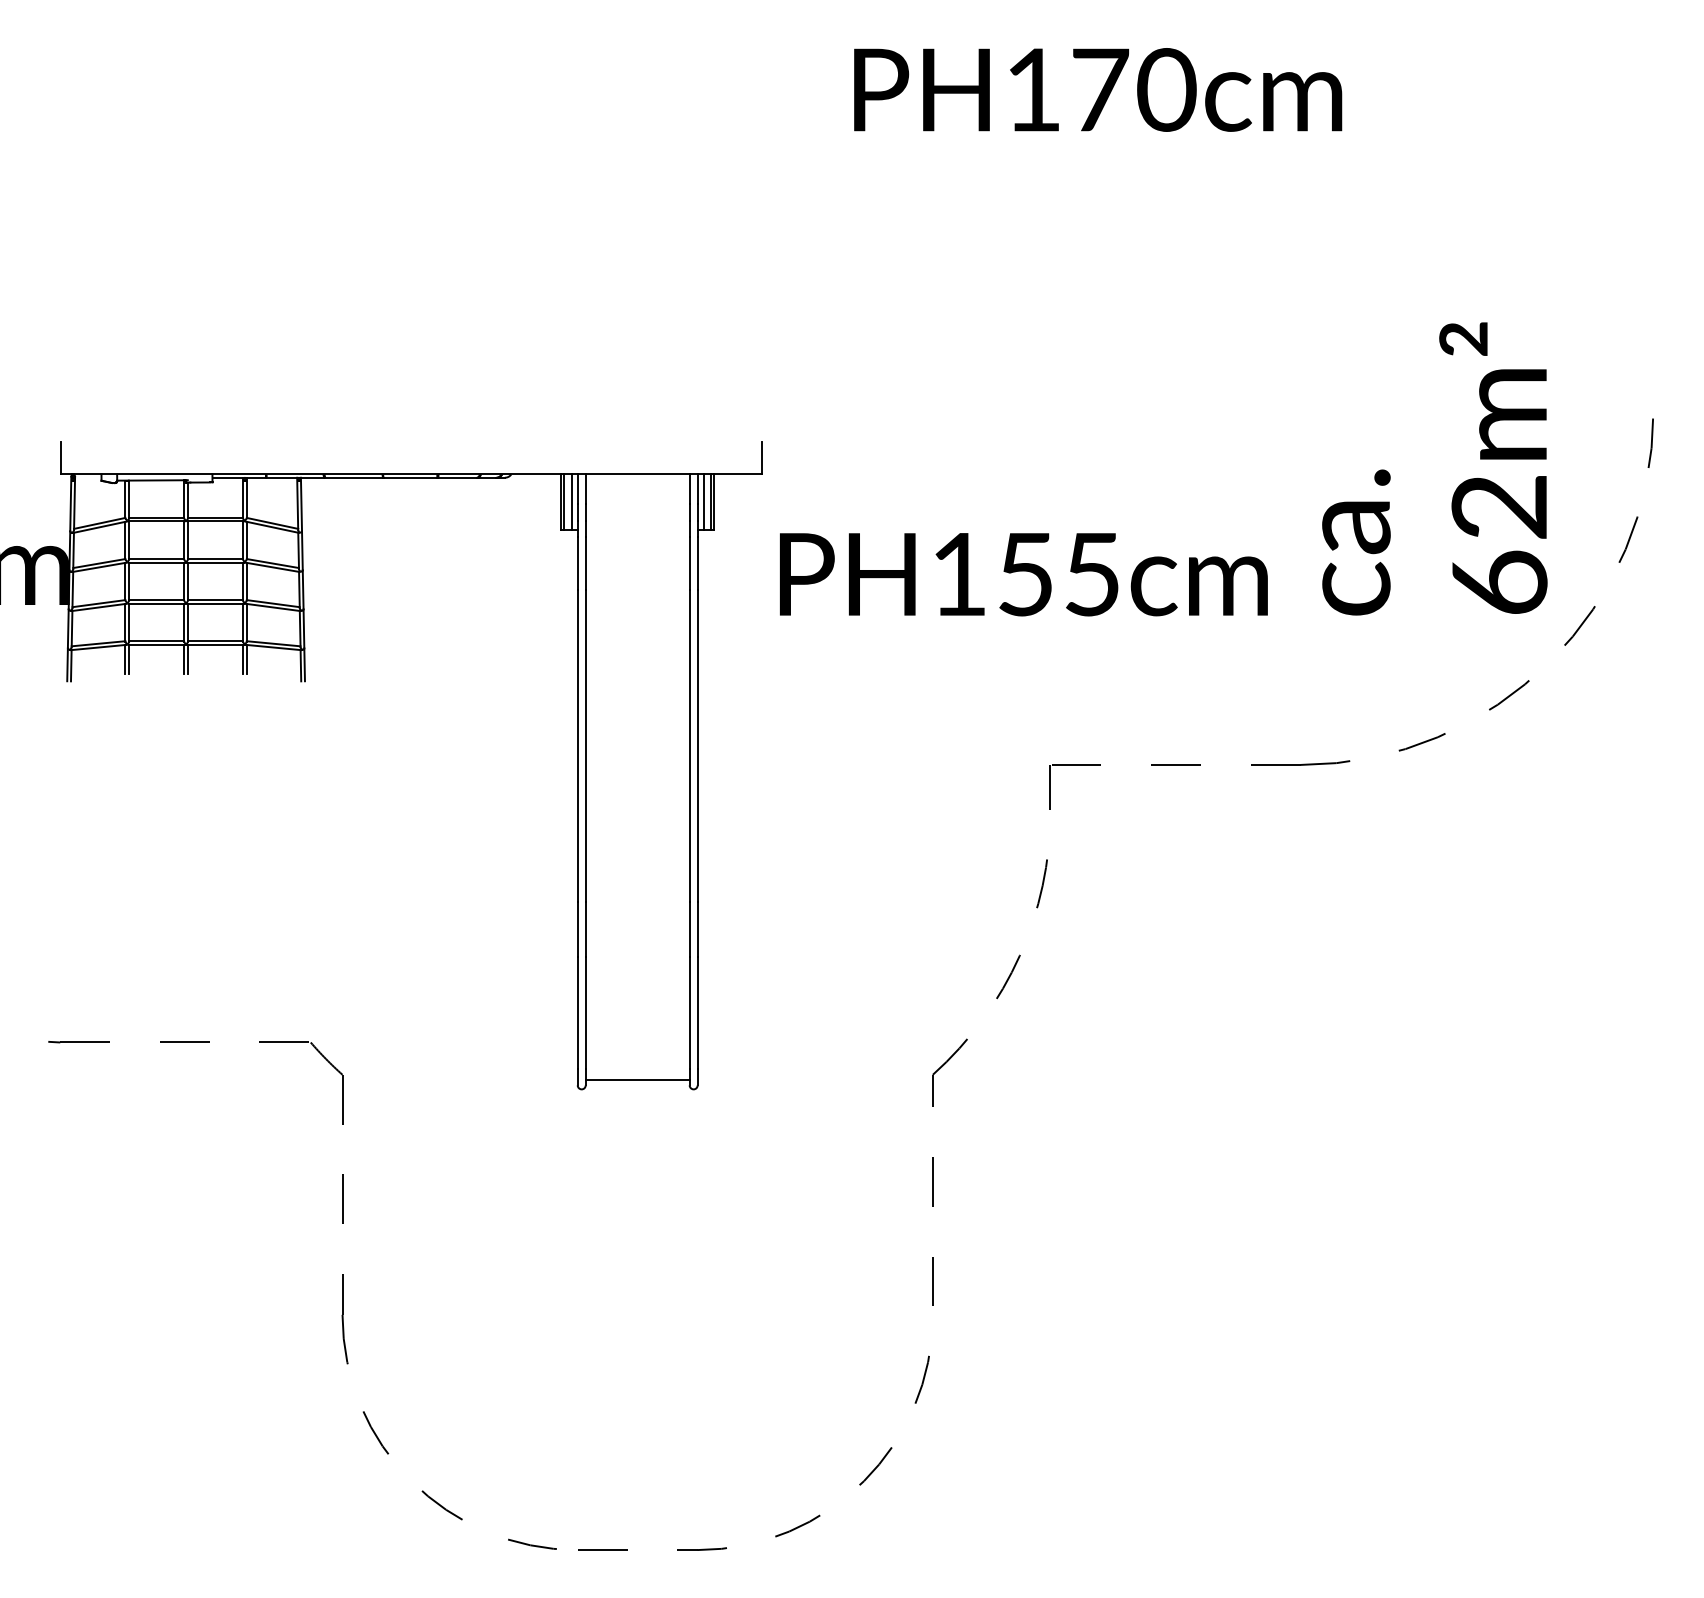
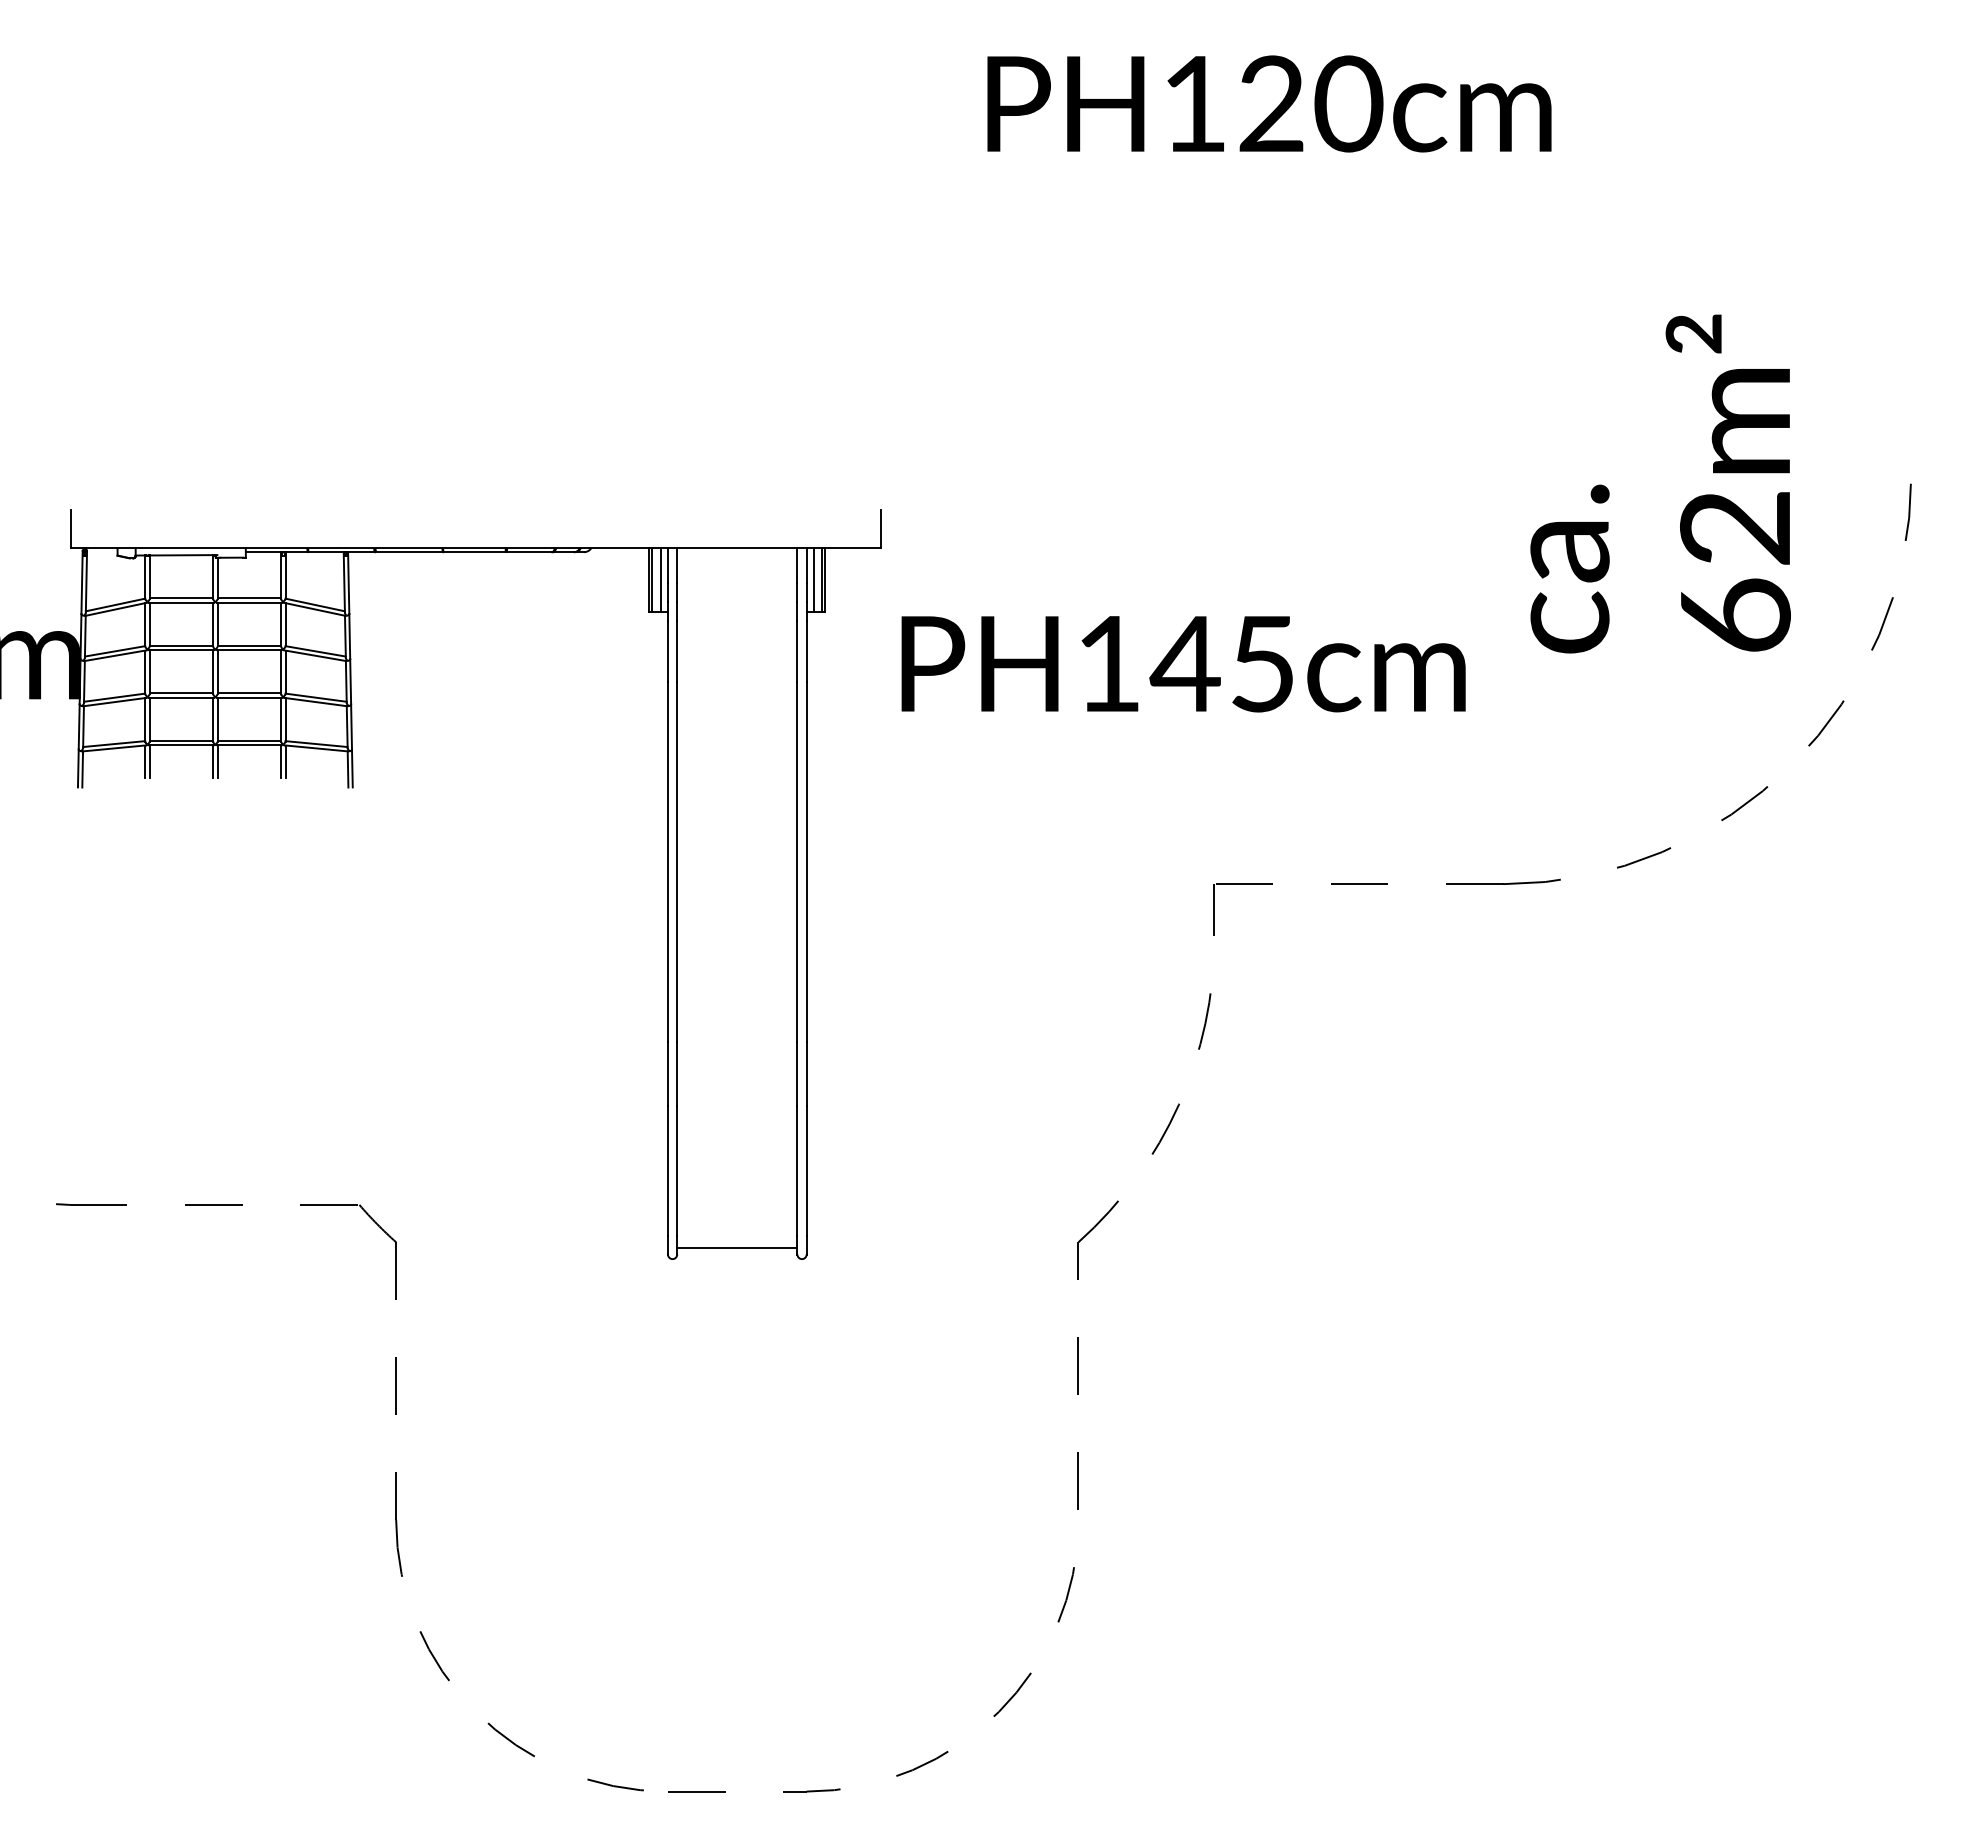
text: (1100, 89) -> (1272, 103), PH170cm -> PH120cm
text: (1434, 468) -> (1660, 483), moved
text: (1024, 574) -> (1184, 664), PH155cm -> PH145cm

